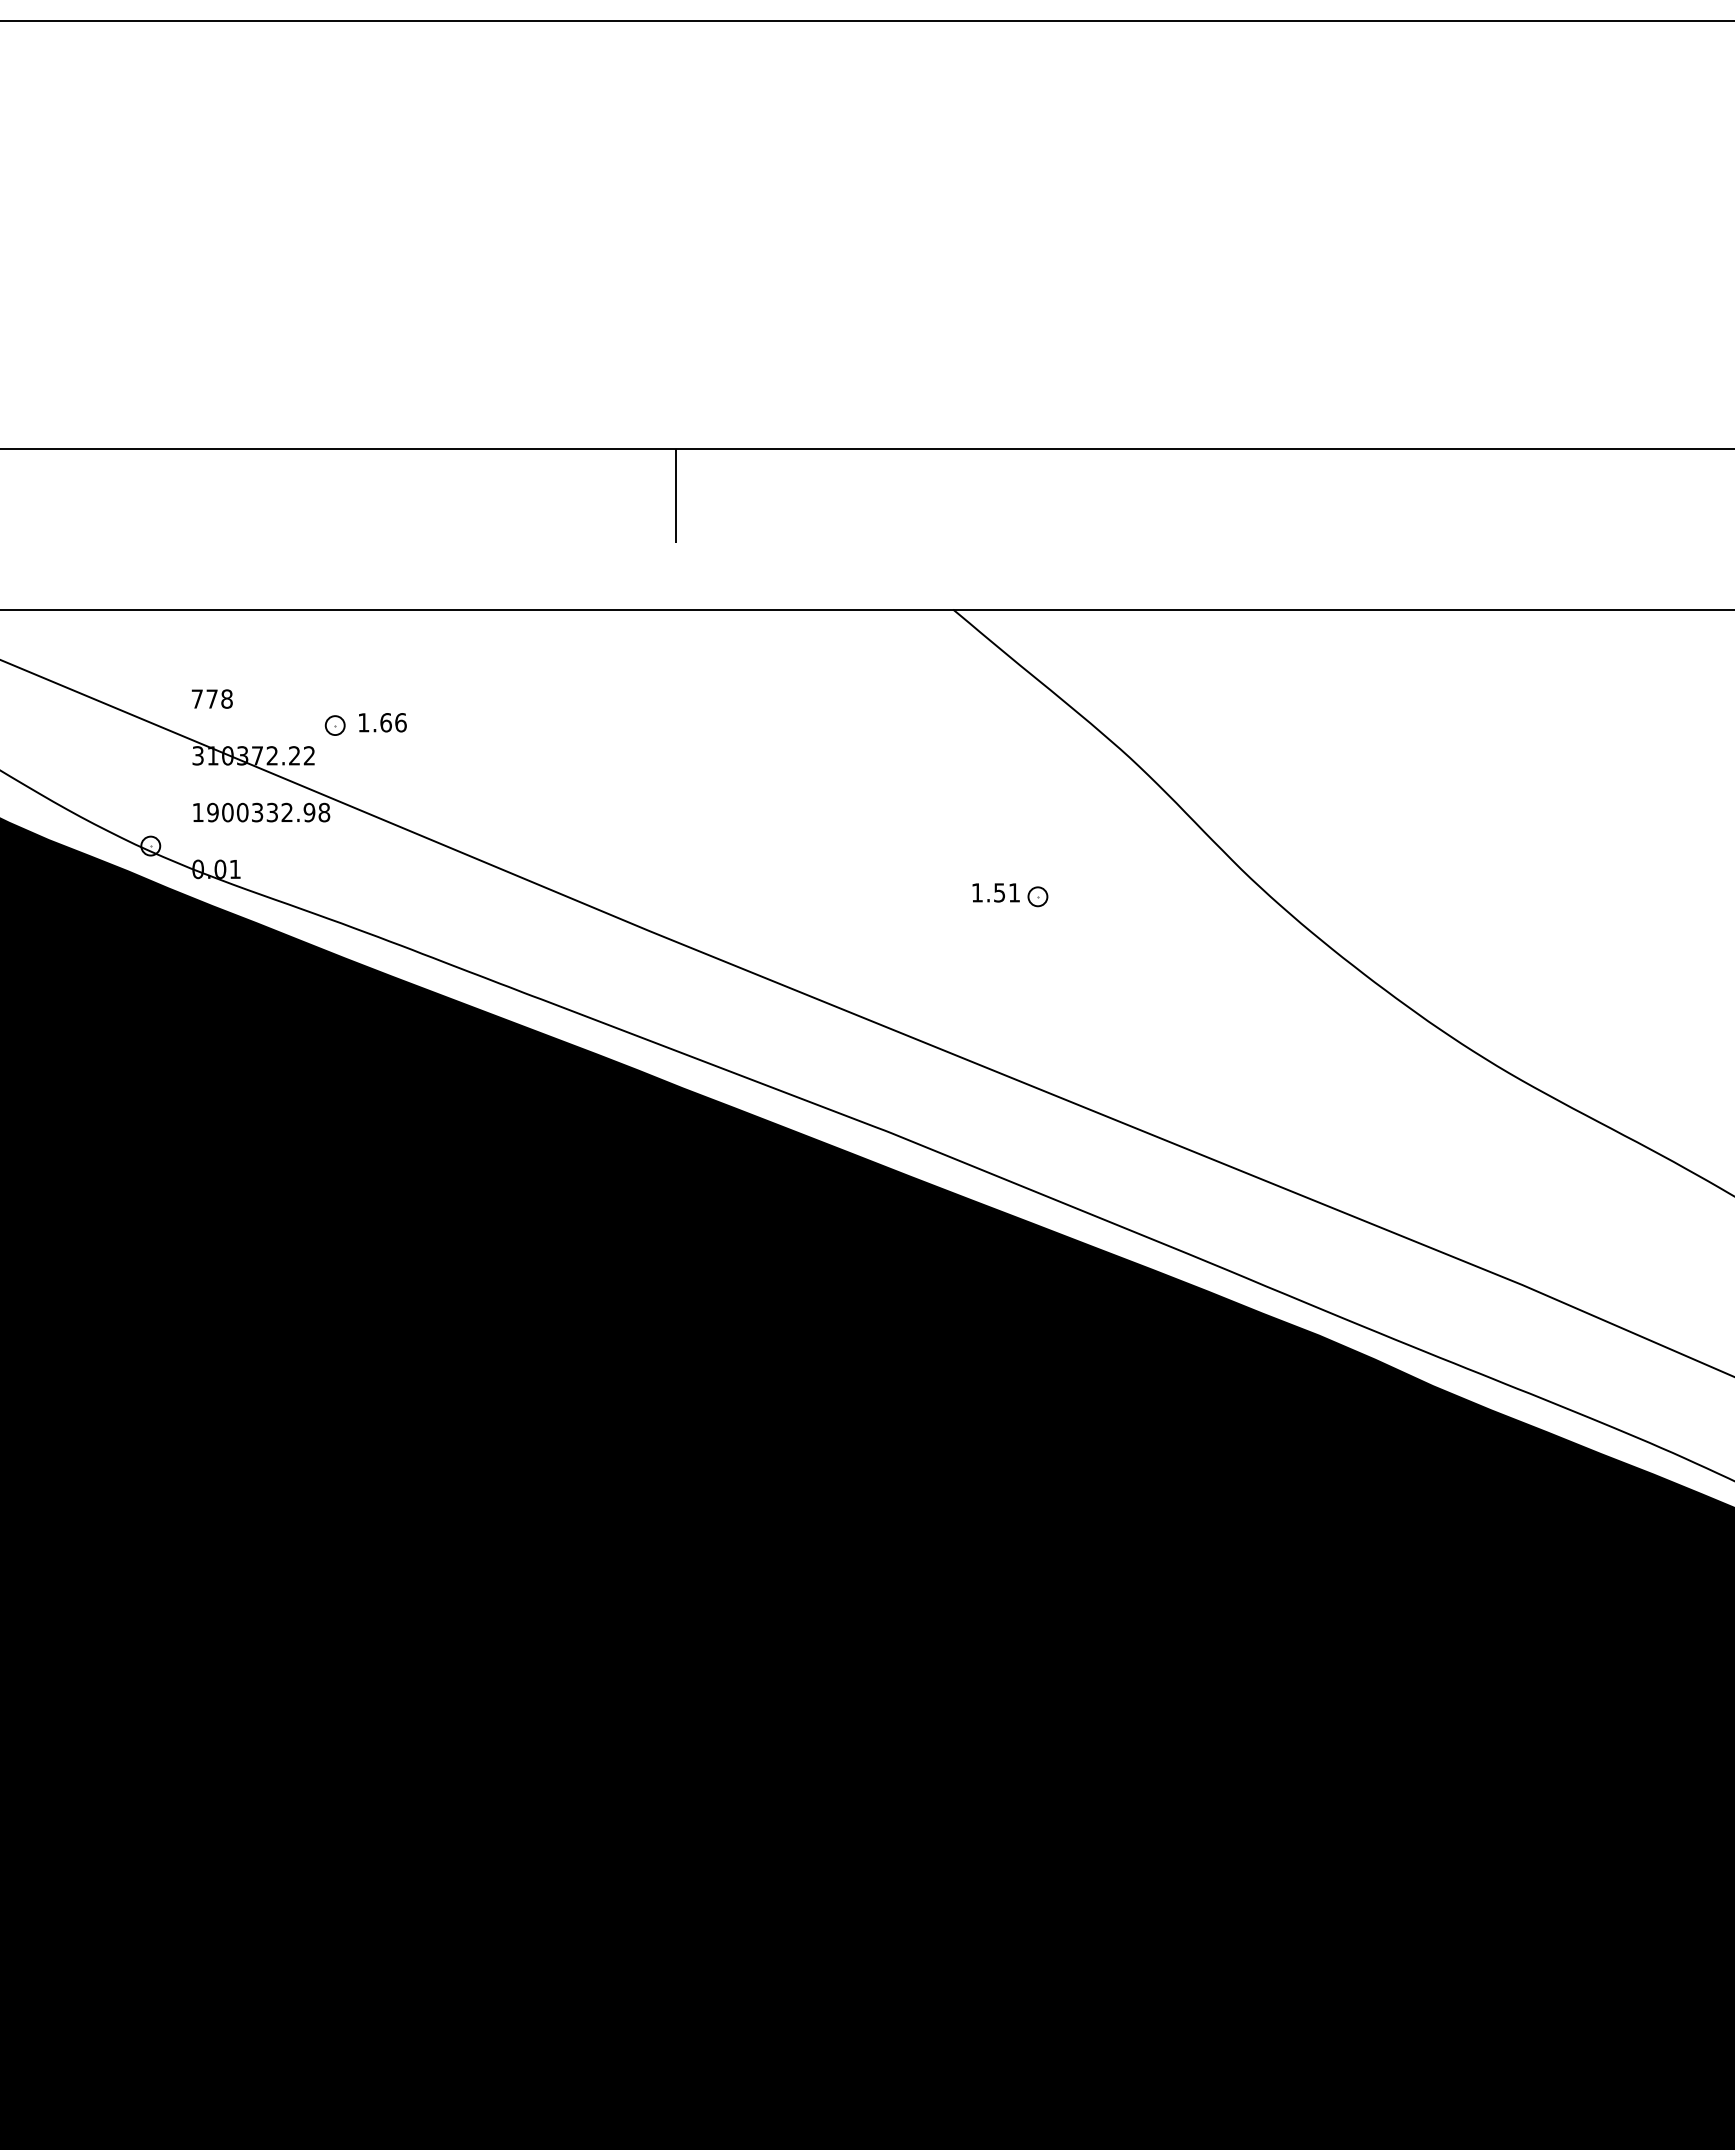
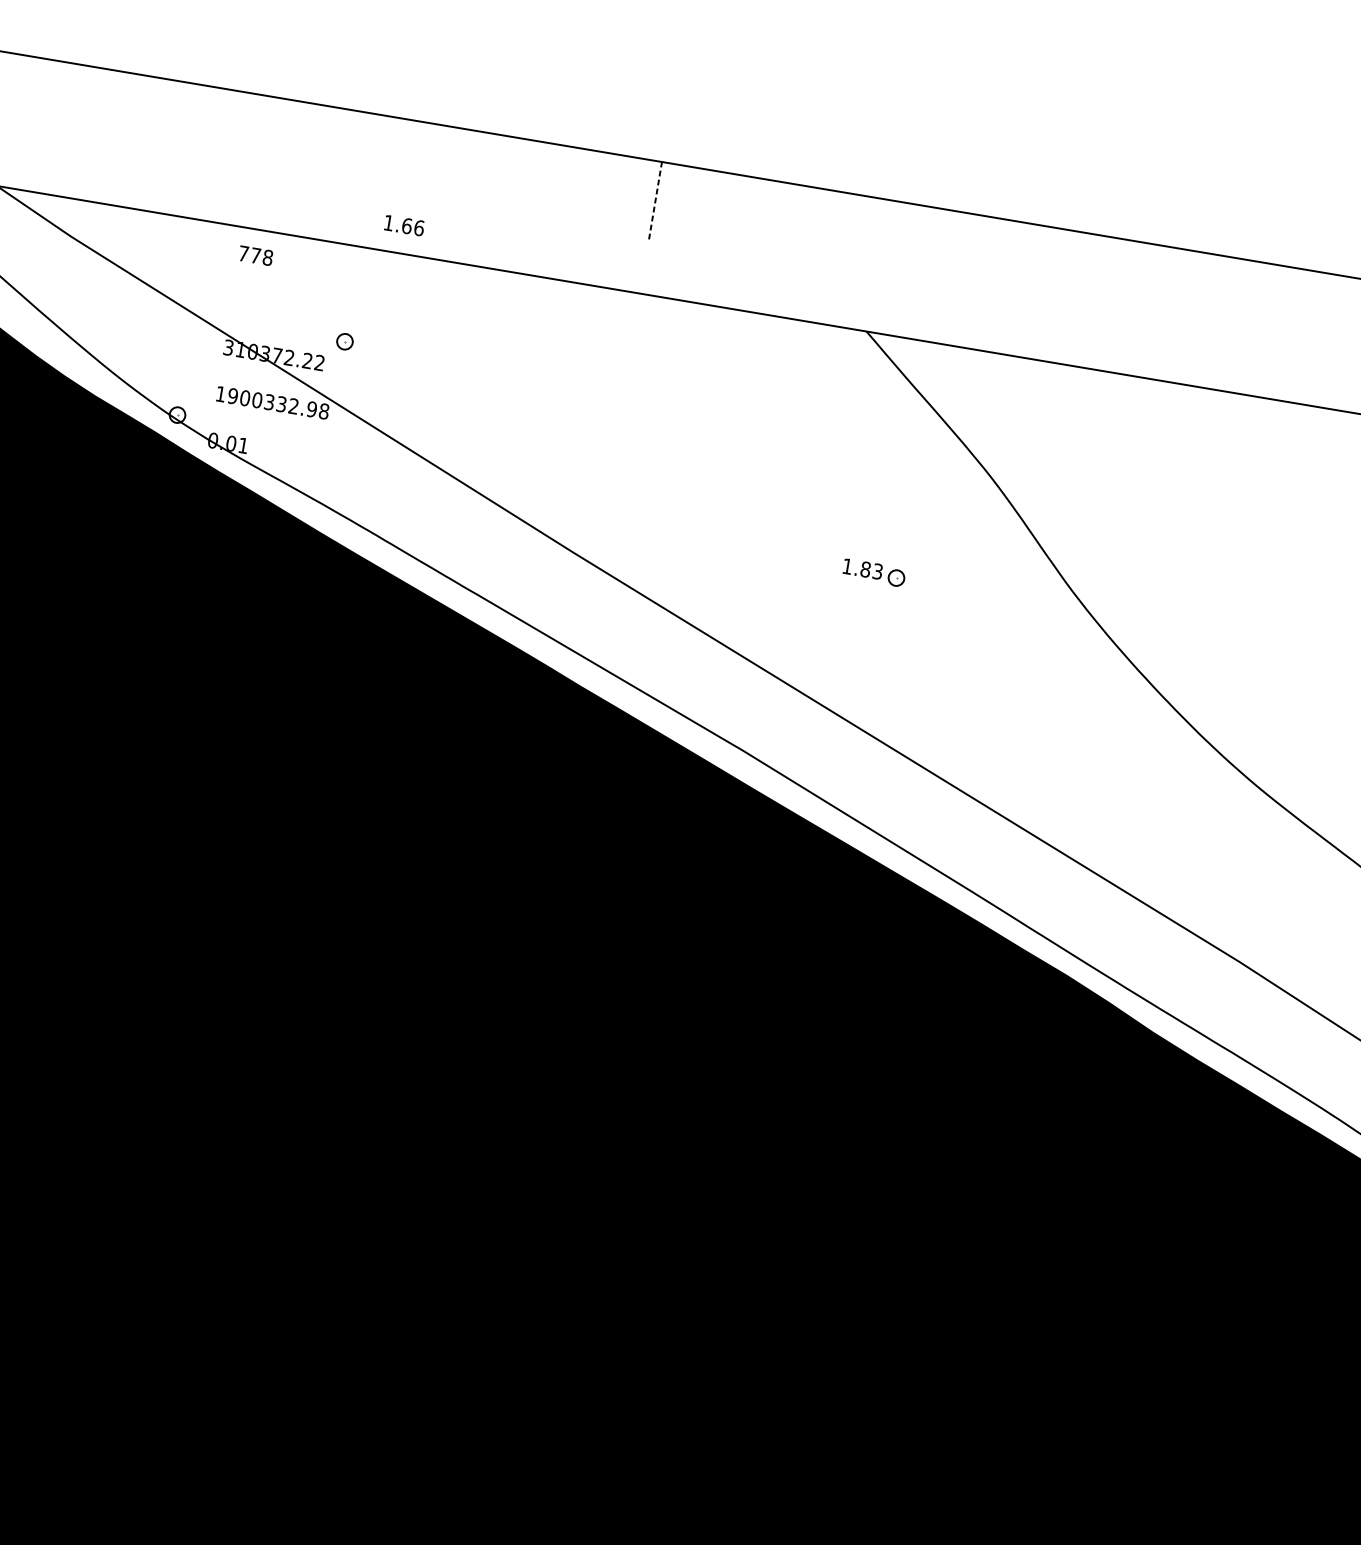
line: (676, 495) -> (655, 200), solid -> dashed
text: (211, 698) -> (255, 255), moved
text: (382, 722) -> (404, 225), moved
text: (1007, 892) -> (872, 570), 1.51 -> 1.83

